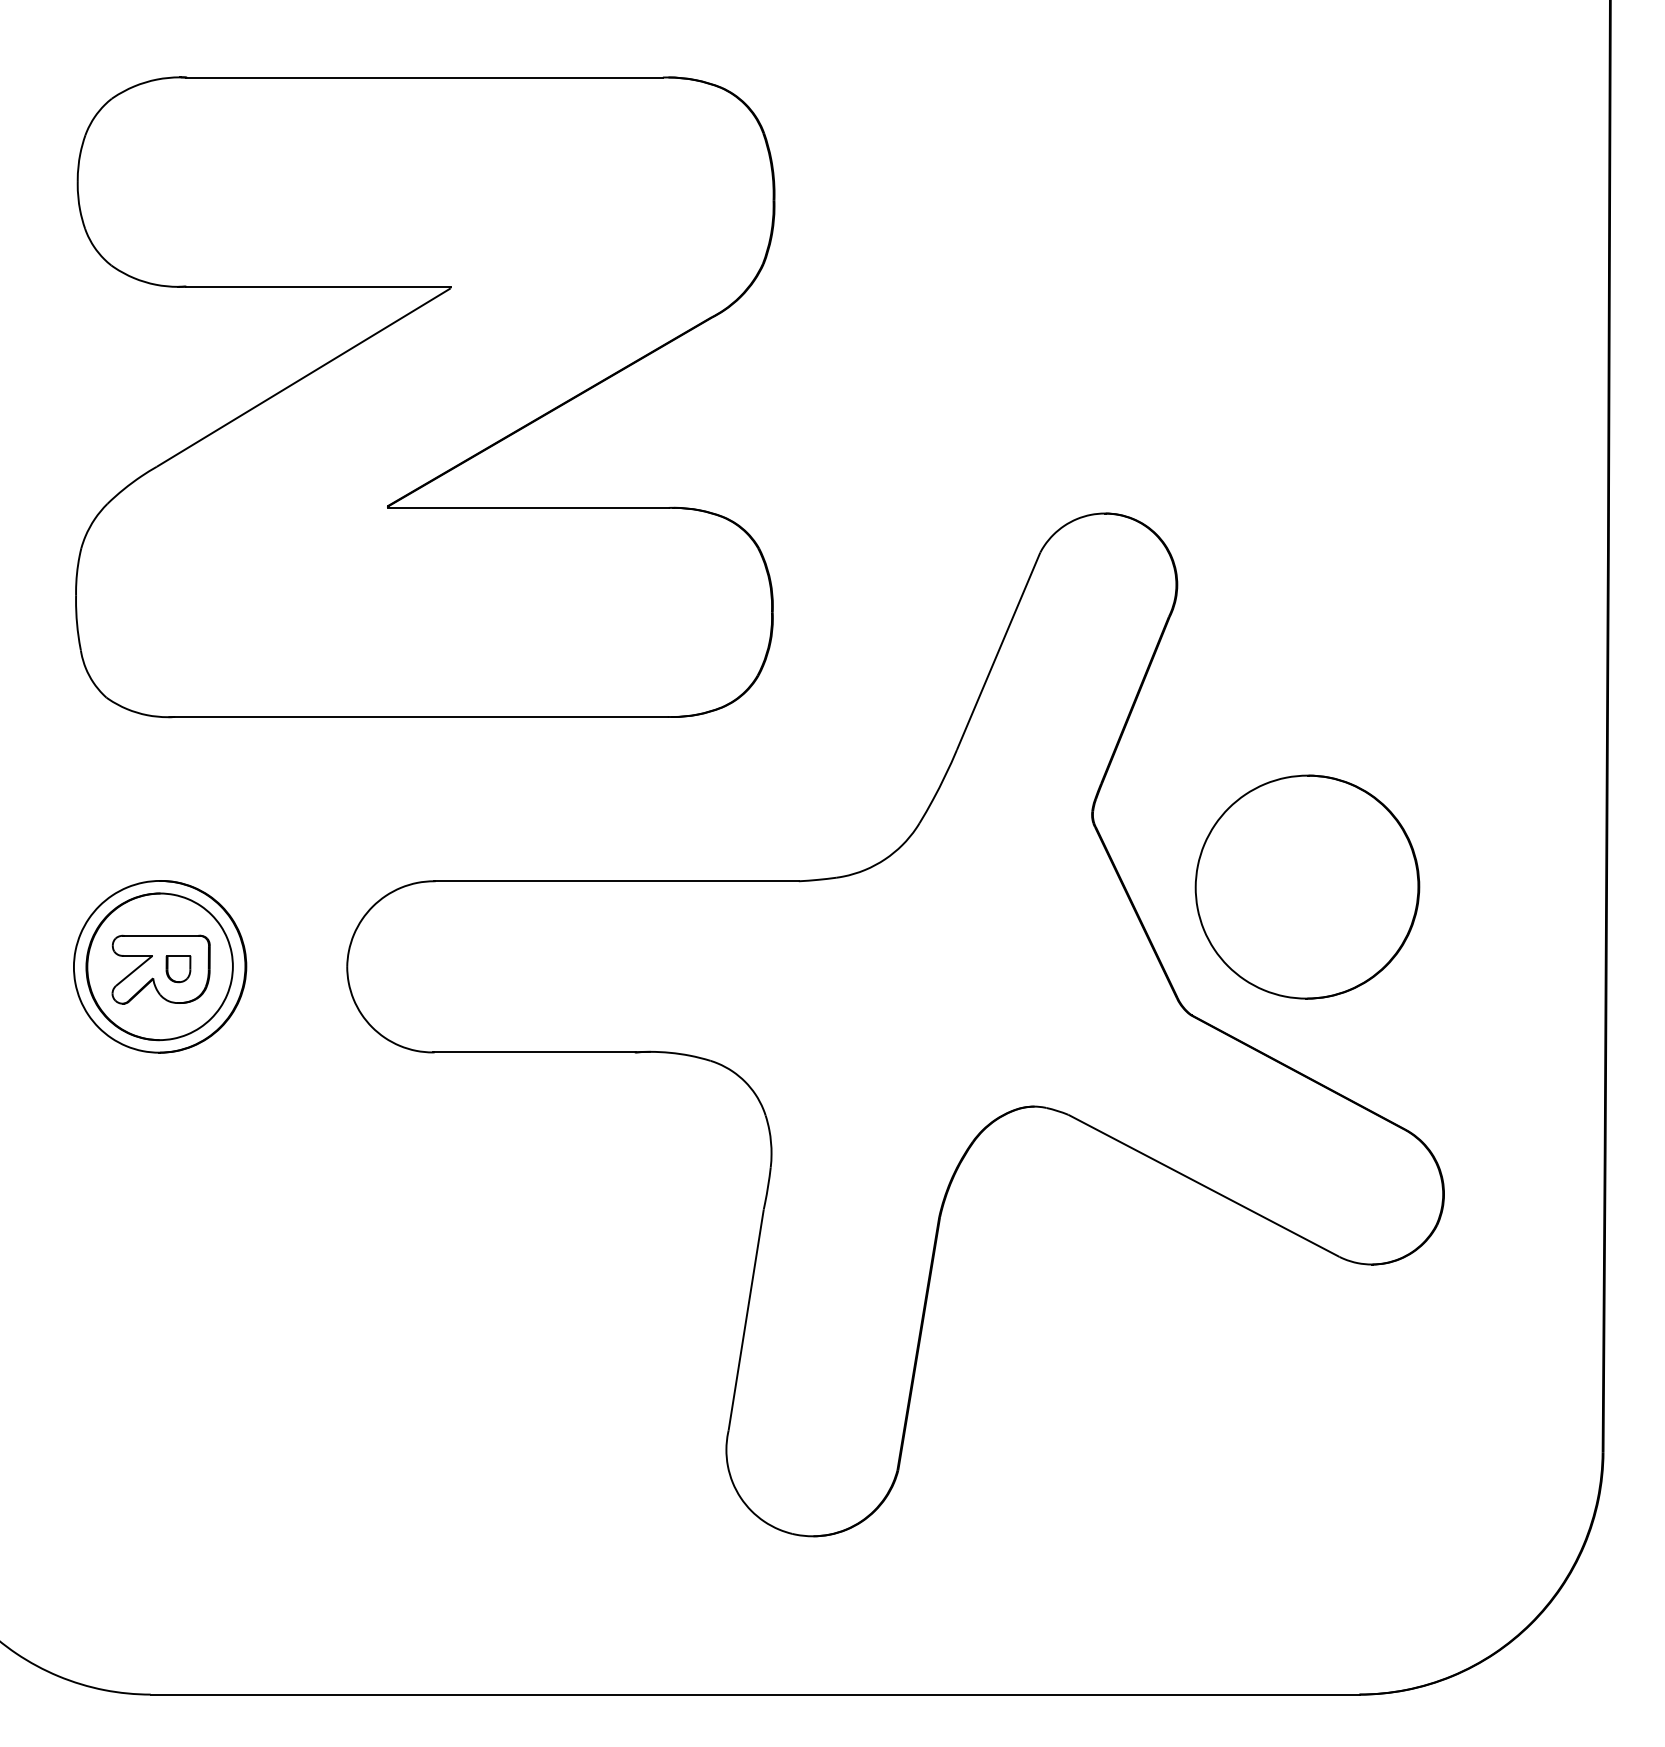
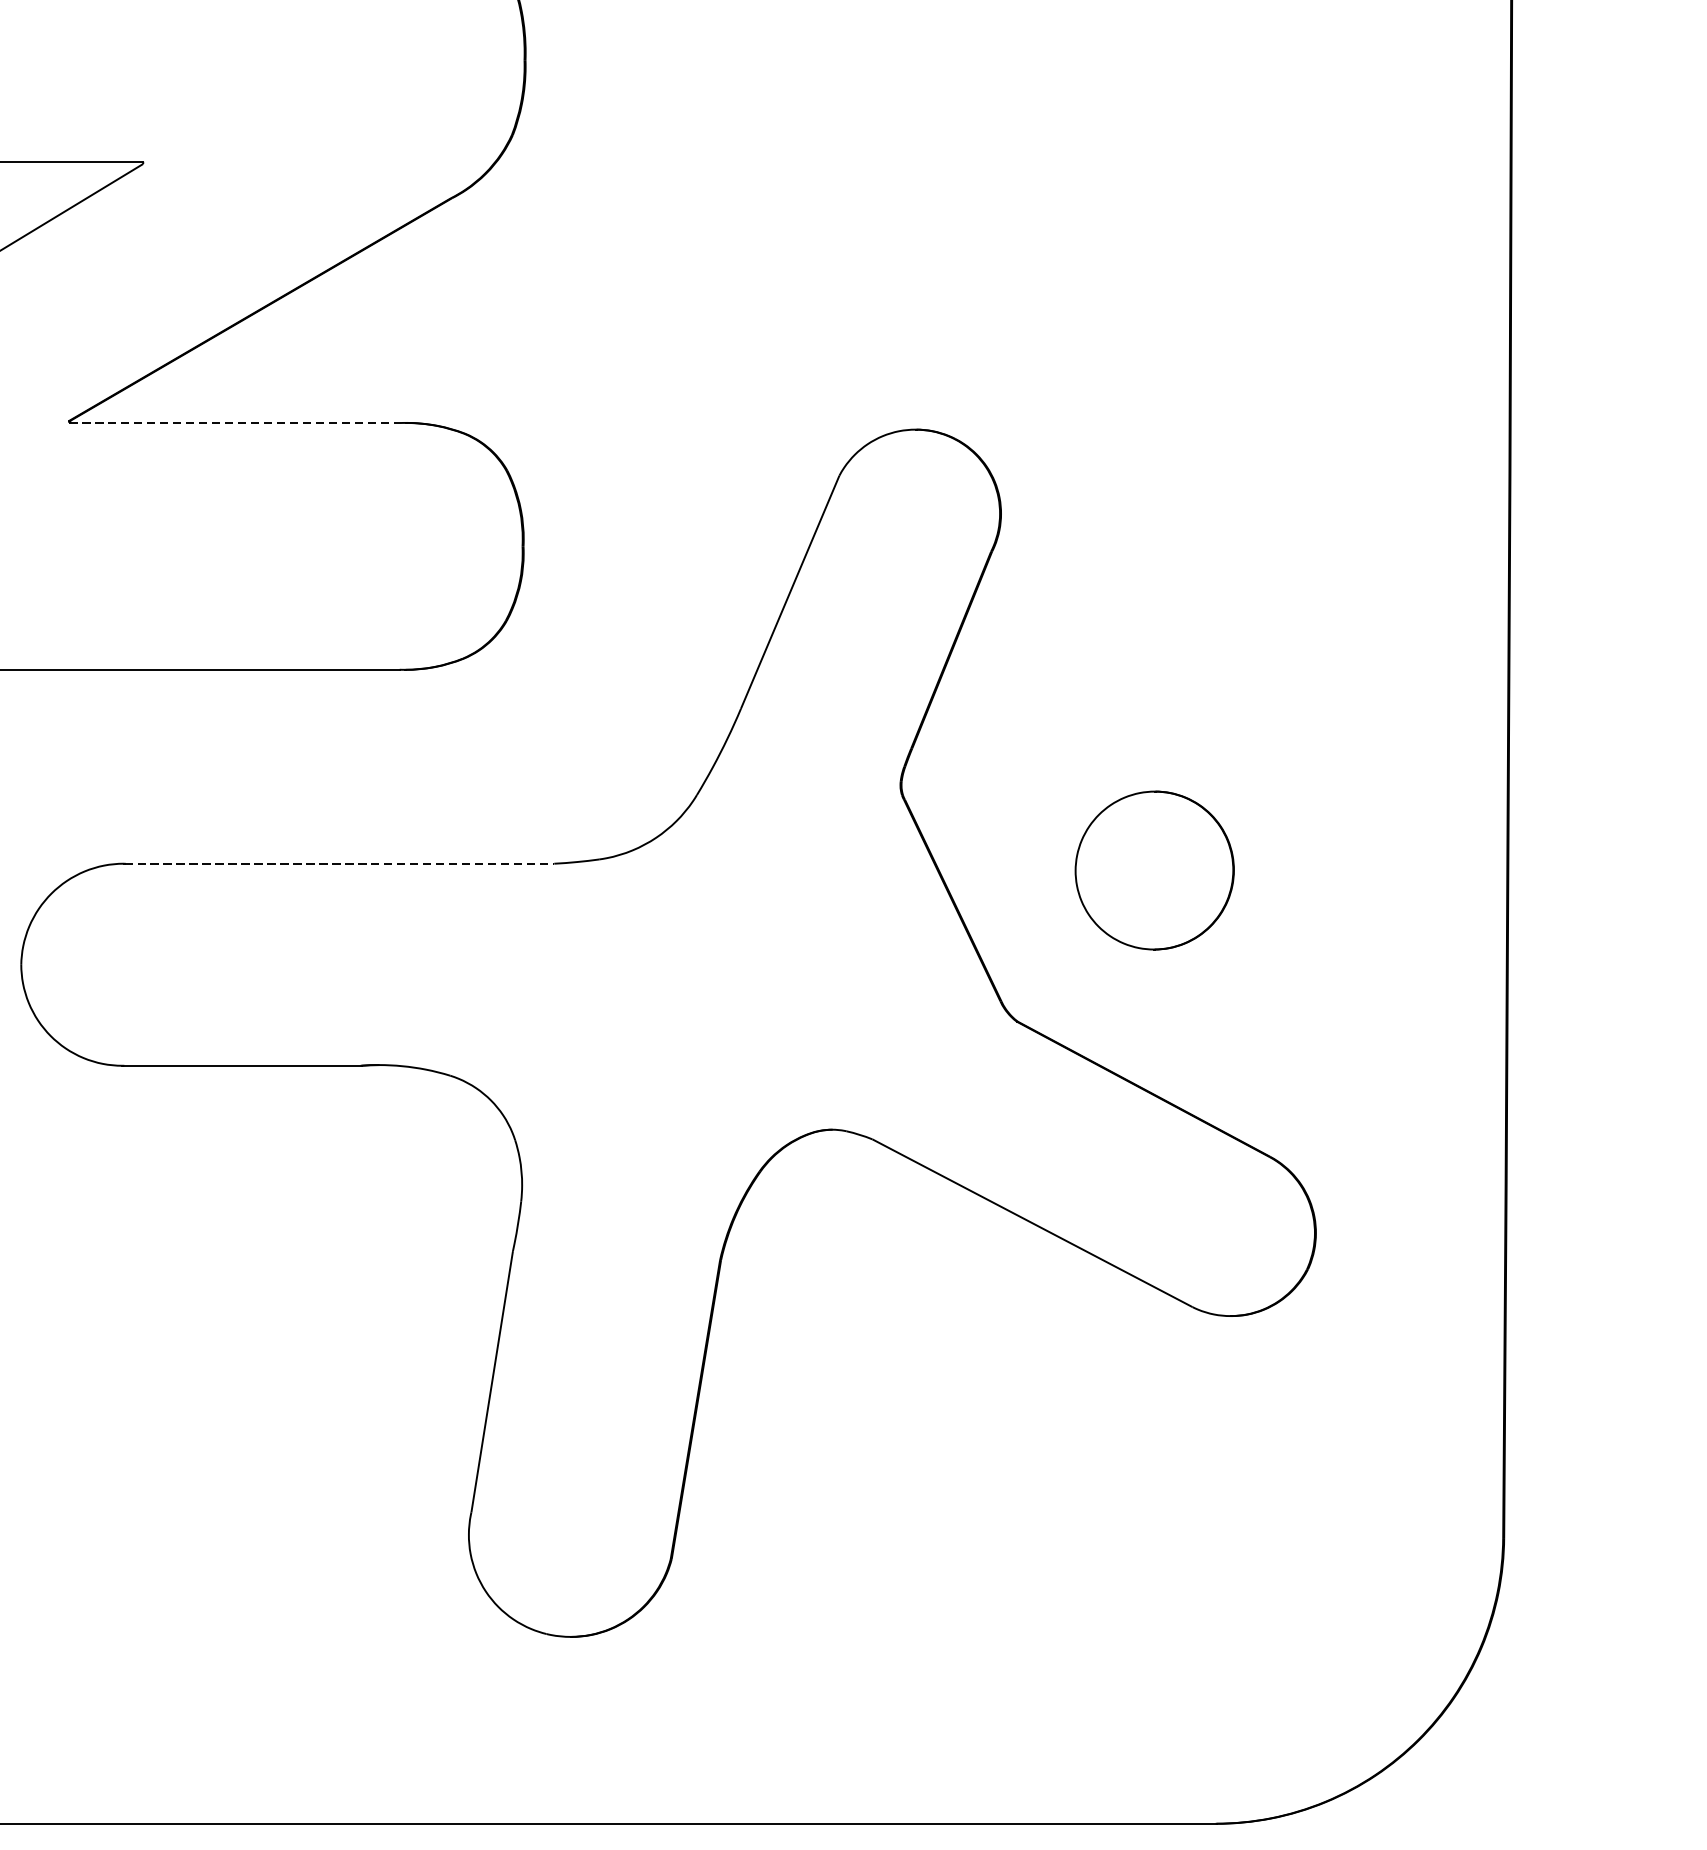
line: (528, 507) -> (235, 422), solid -> dashed
line: (617, 881) -> (340, 863), solid -> dashed
part: (1307, 886) -> (1154, 869), size x0.6

